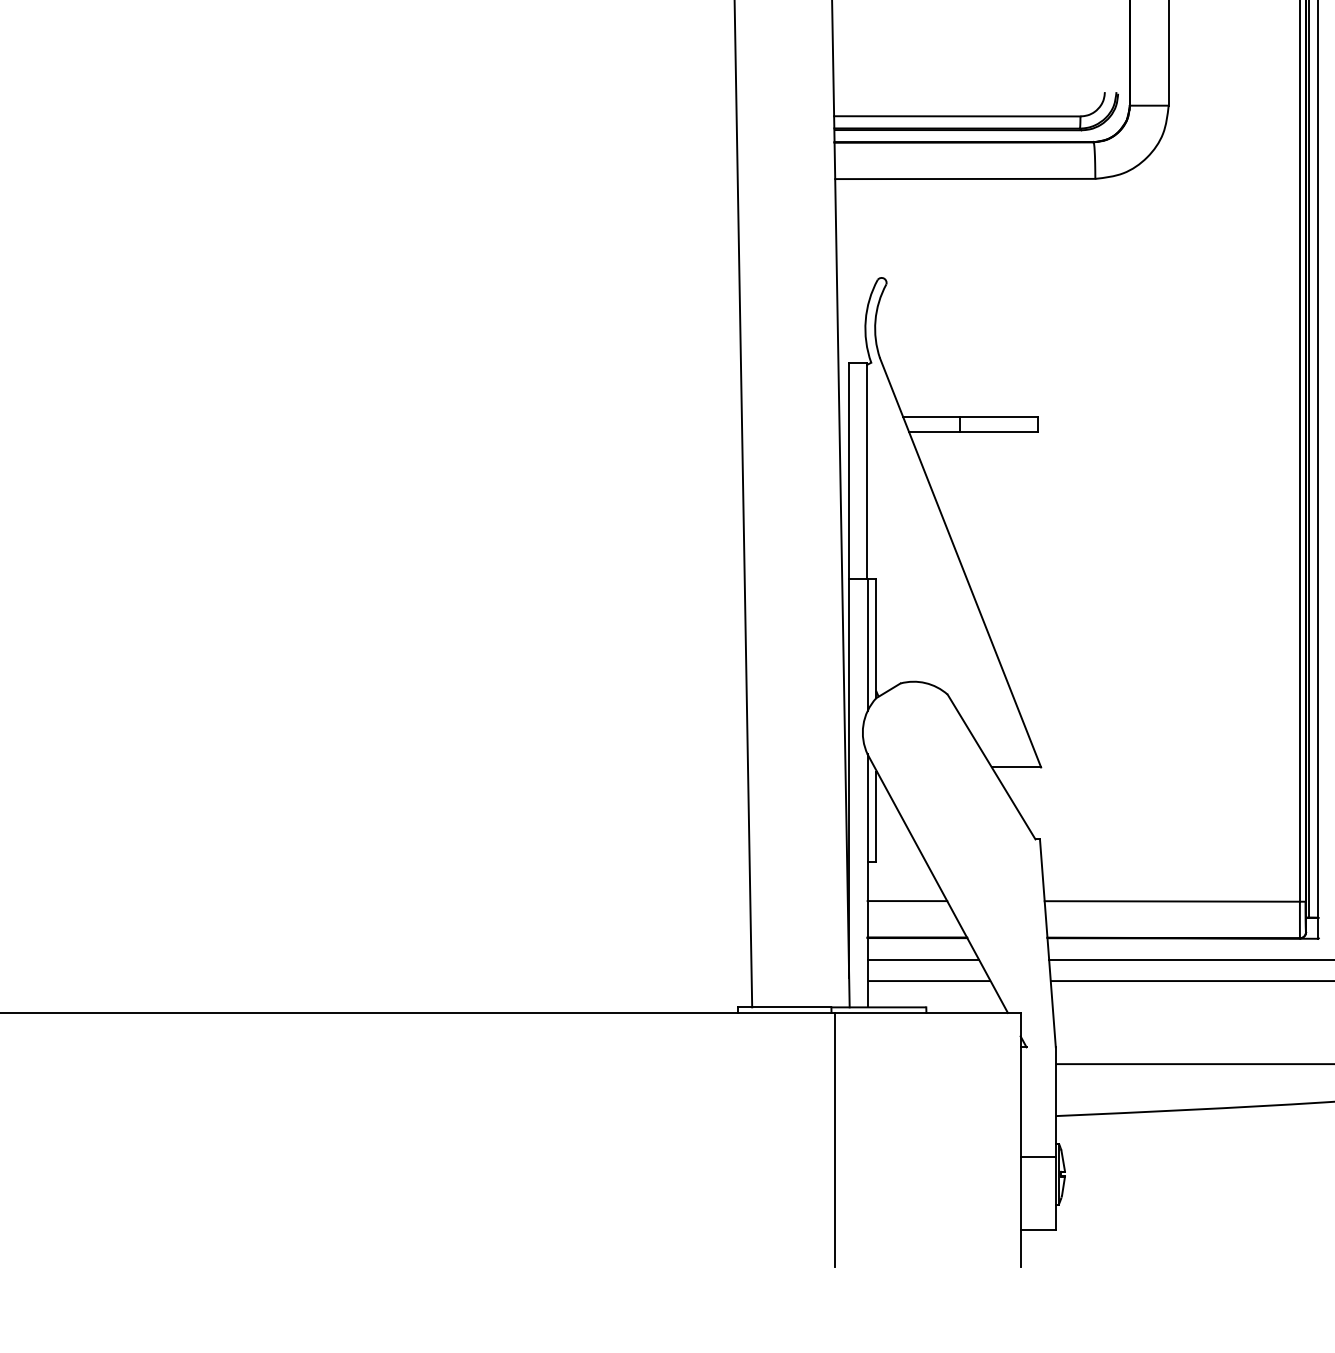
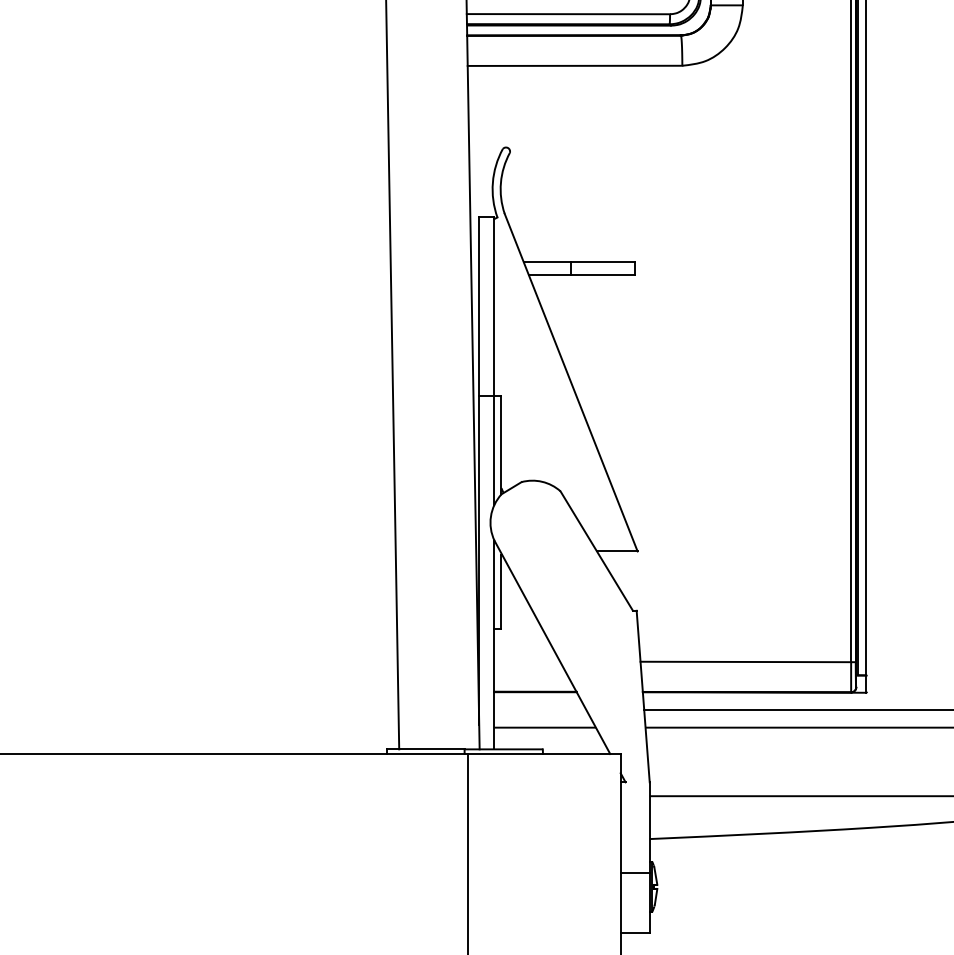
line: (907, 901) -> (527, 662), removed
line: (923, 960) -> (540, 710), removed

